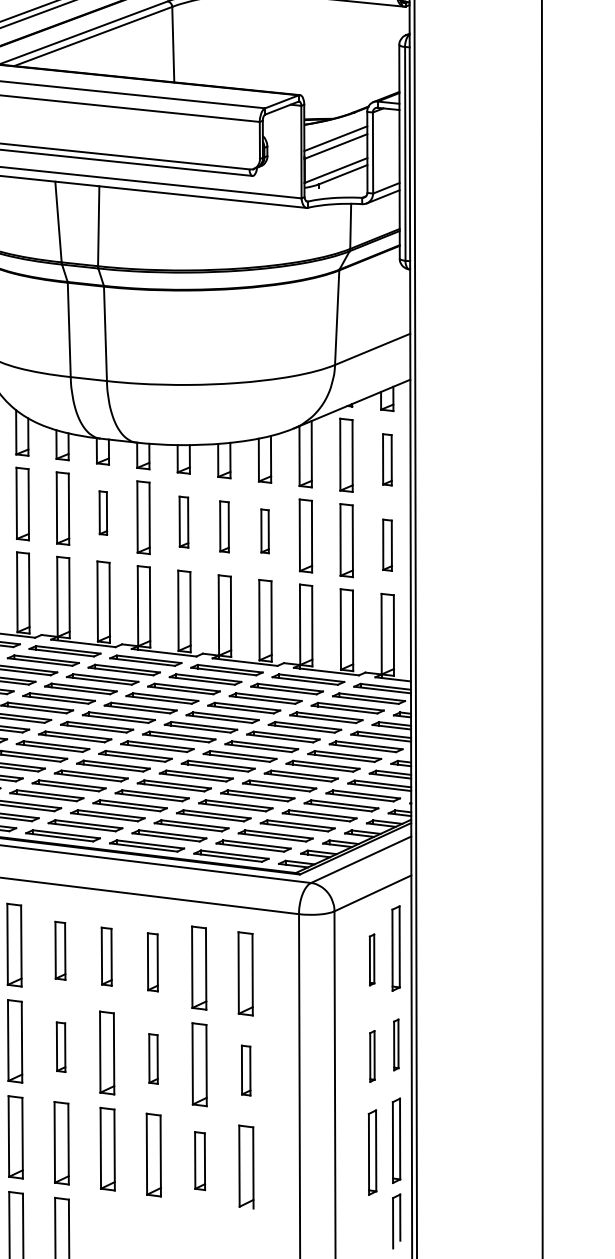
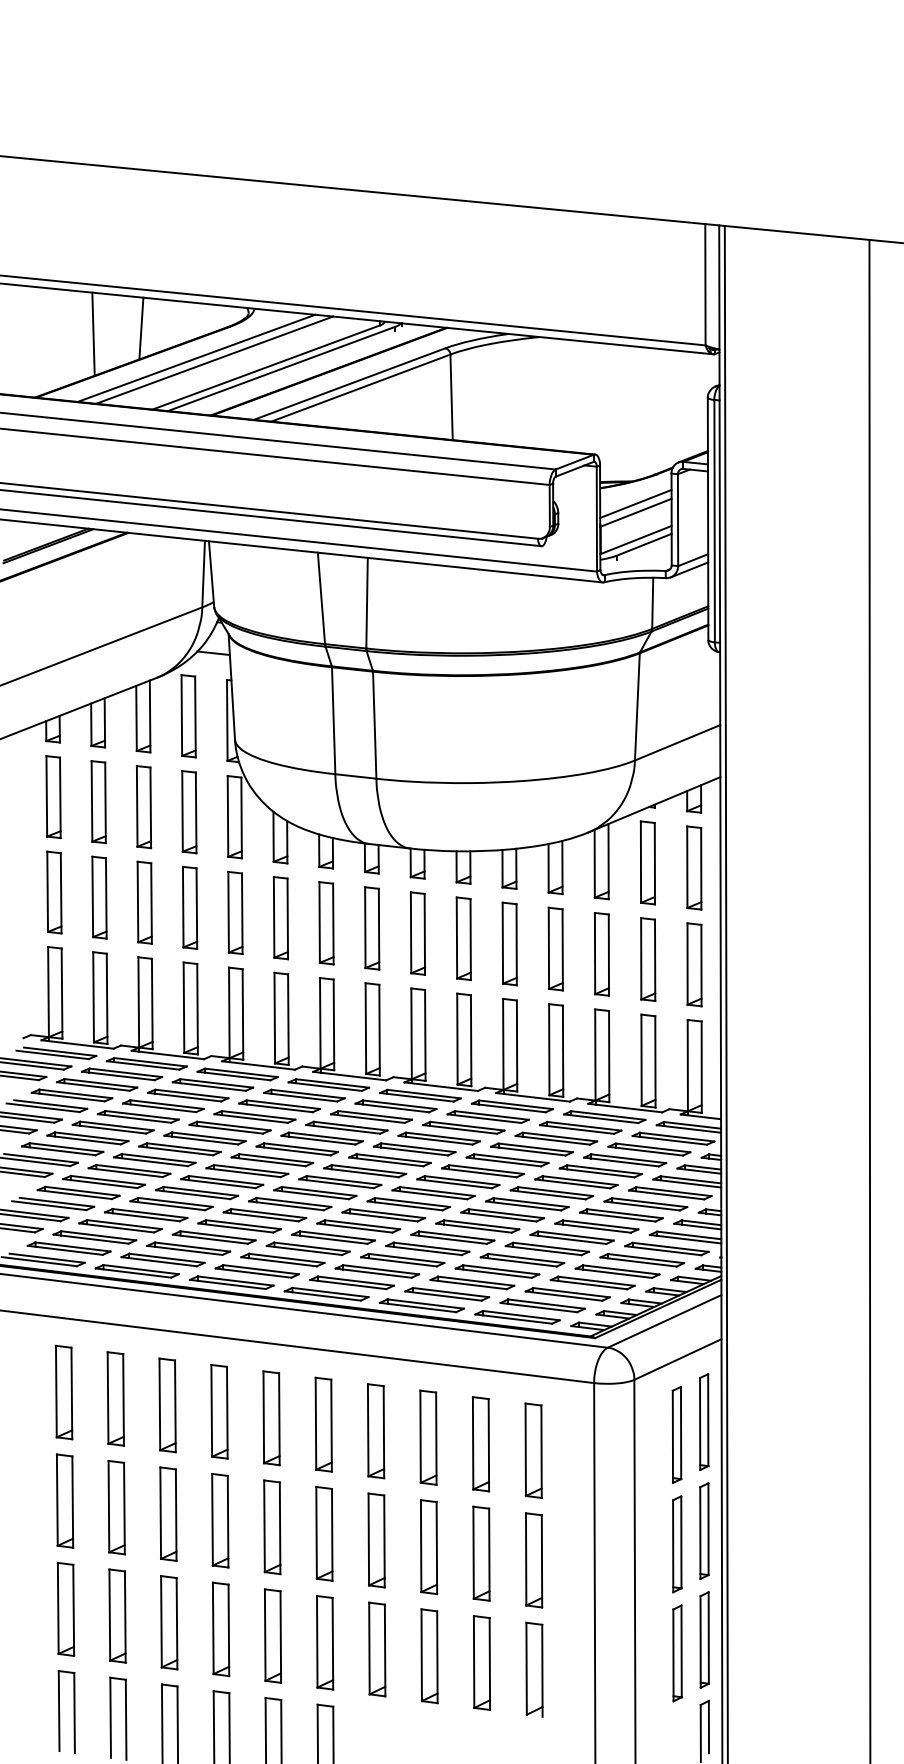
part: (387, 459) -> (694, 867), size x1.43
part: (103, 513) -> (372, 928), size x1.67
part: (183, 522) -> (463, 938), size x1.43
part: (224, 526) -> (509, 943), size x1.43
part: (264, 530) -> (555, 948), size x1.67
part: (387, 544) -> (694, 964), size x1.43
part: (60, 950) -> (323, 1424), size x1.43
part: (107, 956) -> (376, 1431), size x1.43
part: (371, 959) -> (676, 1434), size x1.67
part: (152, 962) -> (428, 1437), size x1.43
part: (396, 1045) -> (704, 1531), size x1.67
part: (61, 1046) -> (324, 1533), size x1.67
part: (372, 1056) -> (677, 1544), size x1.67
part: (153, 1059) -> (429, 1547), size x1.67
part: (246, 1070) -> (534, 1560), size x1.67
part: (199, 1160) -> (481, 1662), size x1.43

